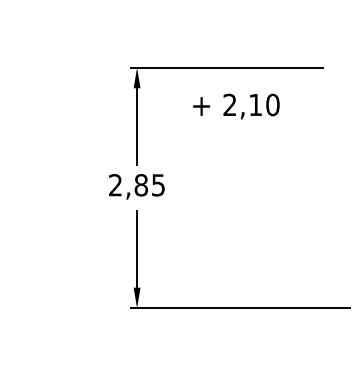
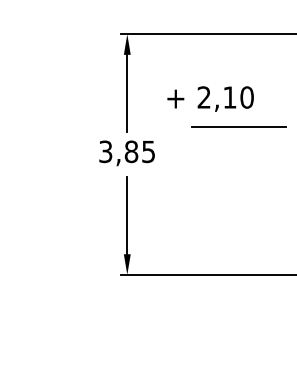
text: (236, 106) -> (210, 99), moved
line: (248, 159) -> (238, 126), added
text: (115, 185) -> (105, 152), 2,85 -> 3,85

